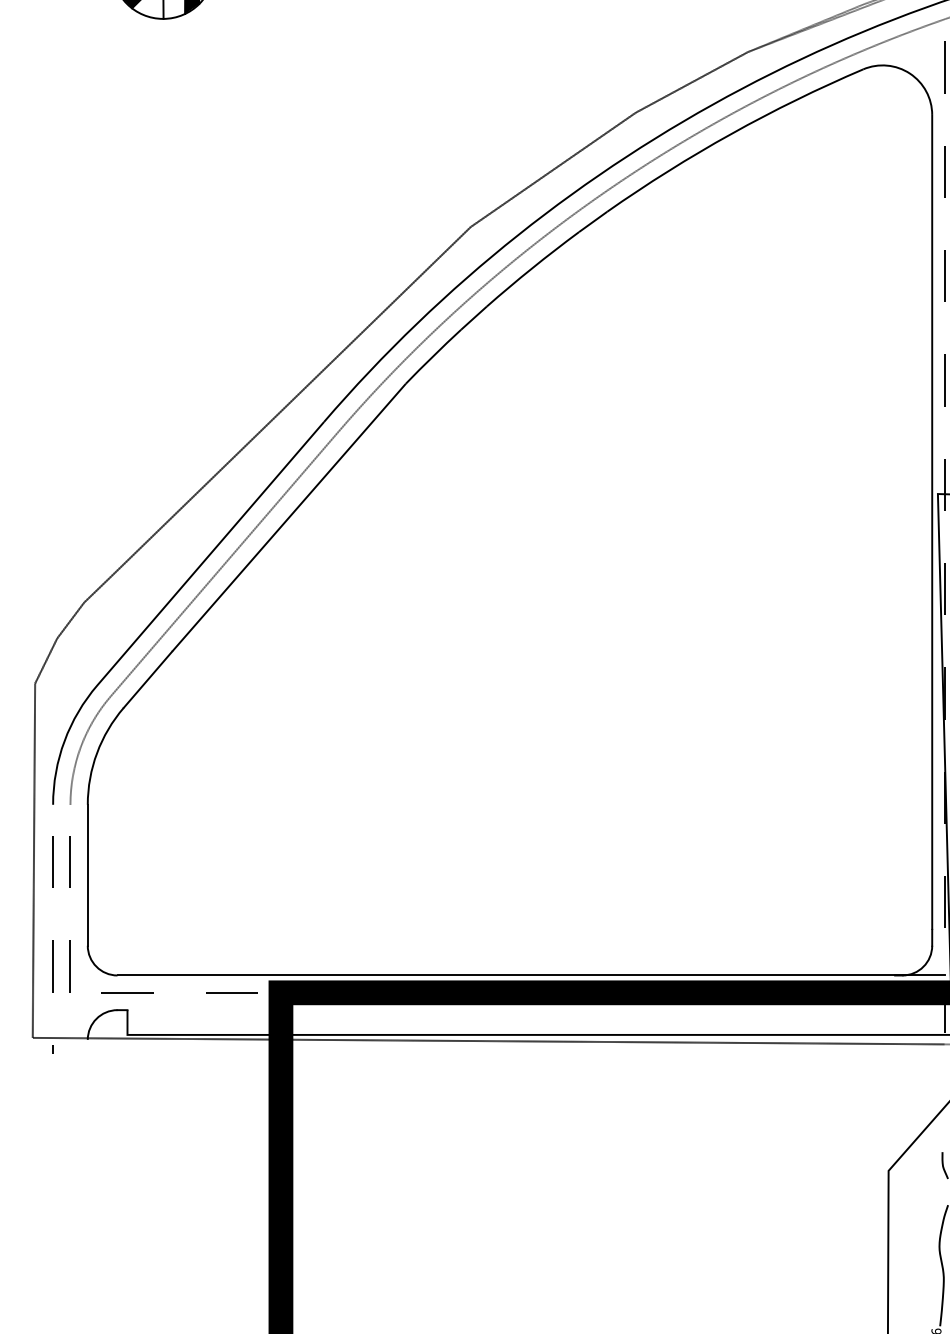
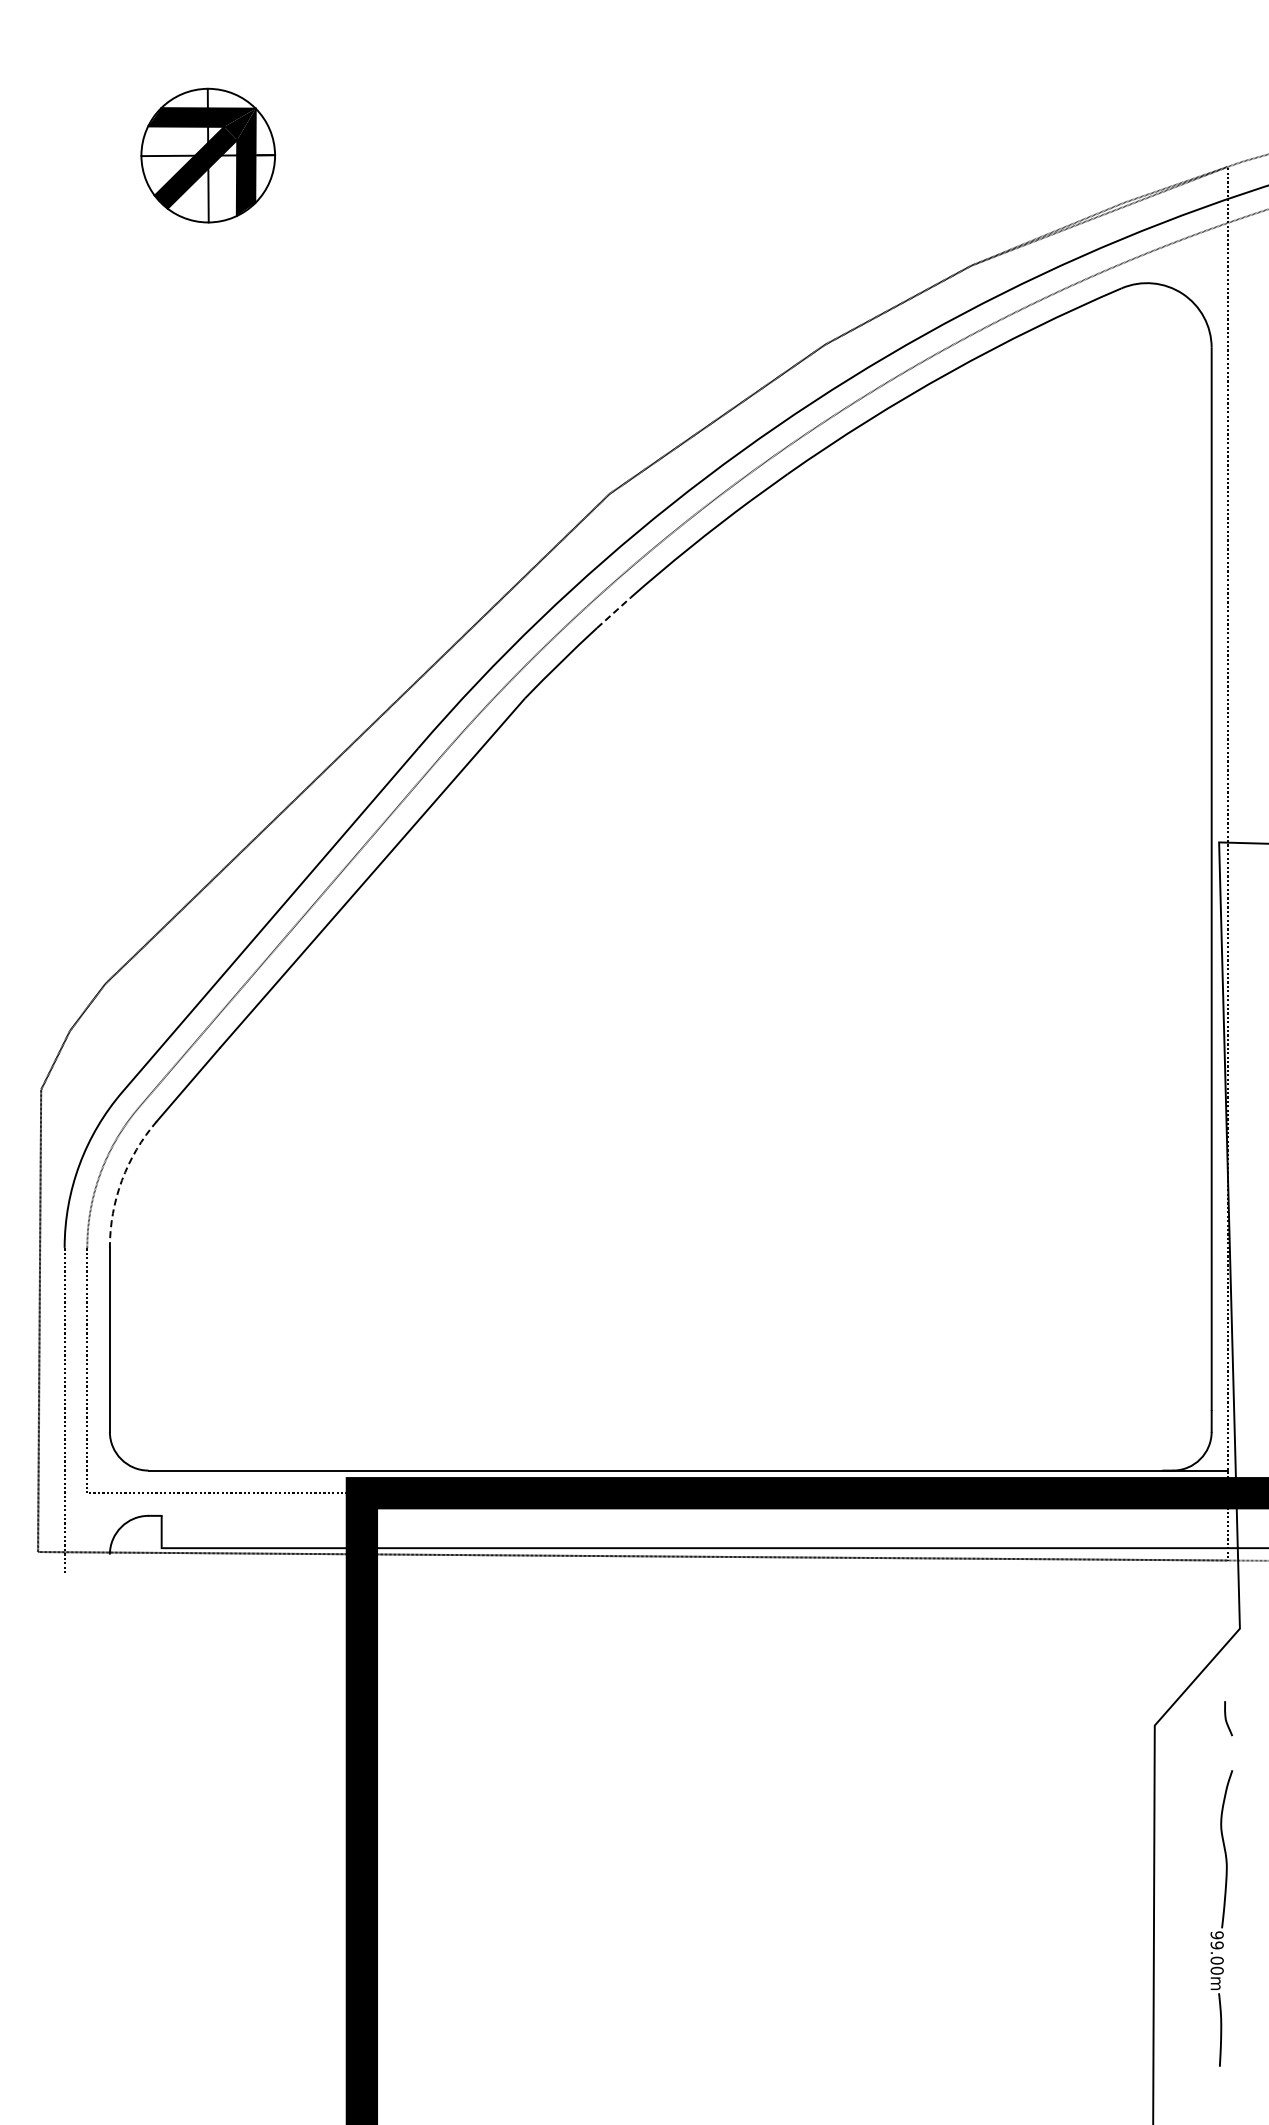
line: (473, 317) -> (613, 612), solid -> dashed
arc: (96, 753) -> (121, 1180), solid -> dashed

